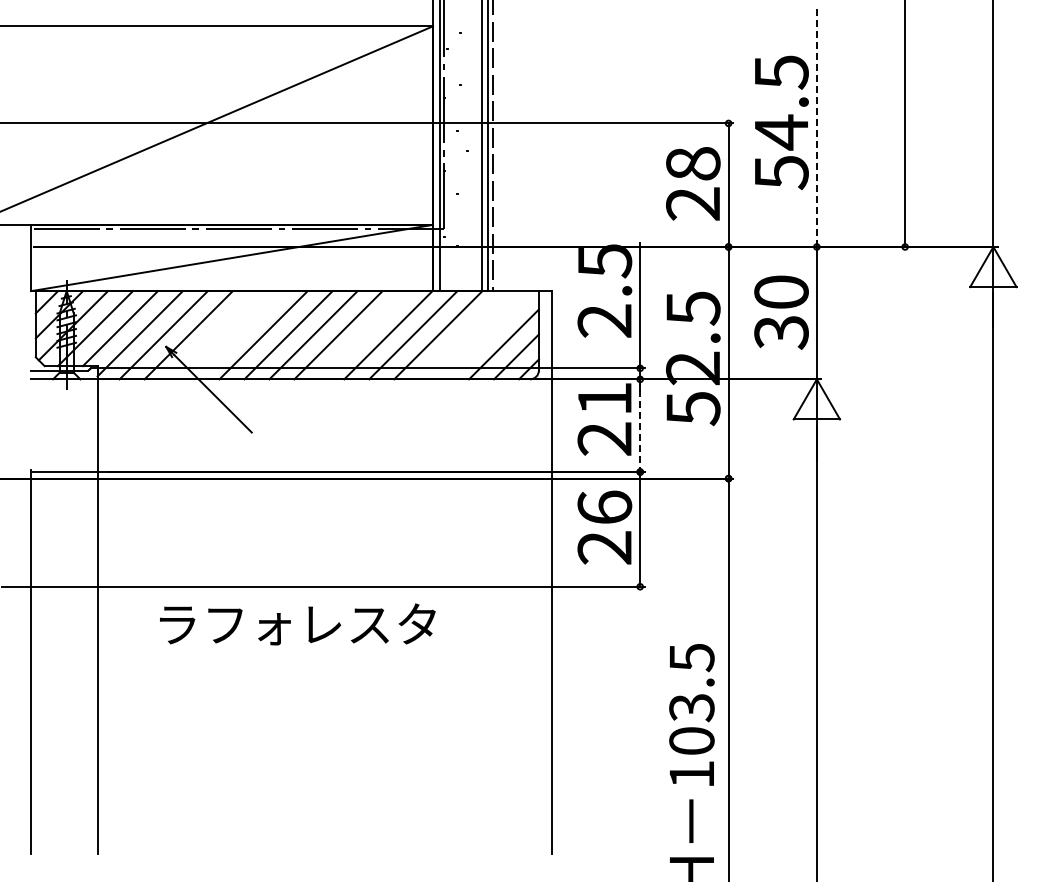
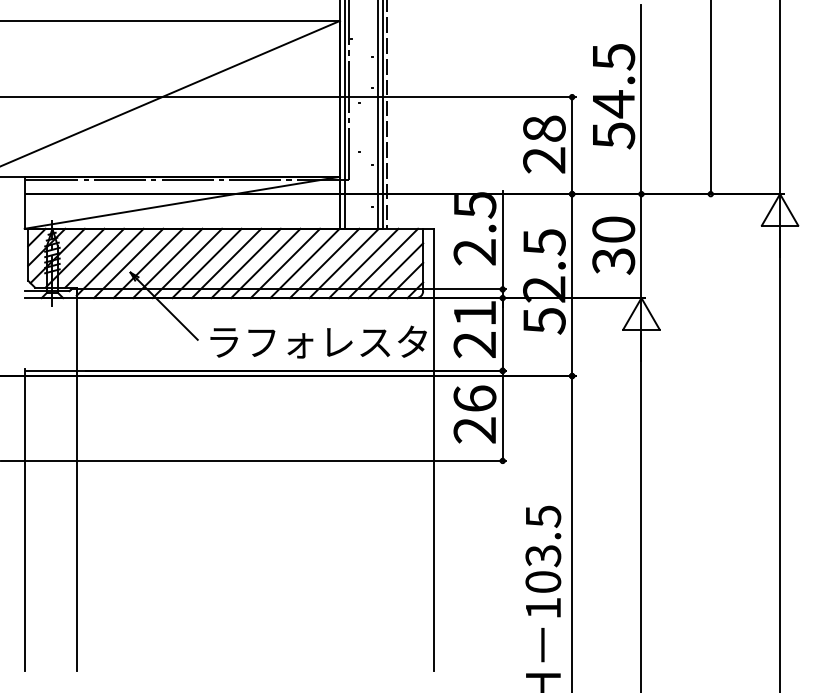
line: (816, 126) -> (641, 99), dashed -> solid
line: (213, 335) -> (167, 263), added
line: (238, 335) -> (187, 263), added
line: (363, 335) -> (285, 263), added
line: (463, 335) -> (363, 263), added
line: (488, 335) -> (383, 263), added
line: (640, 426) -> (502, 335), dashed -> solid
text: (297, 624) -> (318, 342), moved

